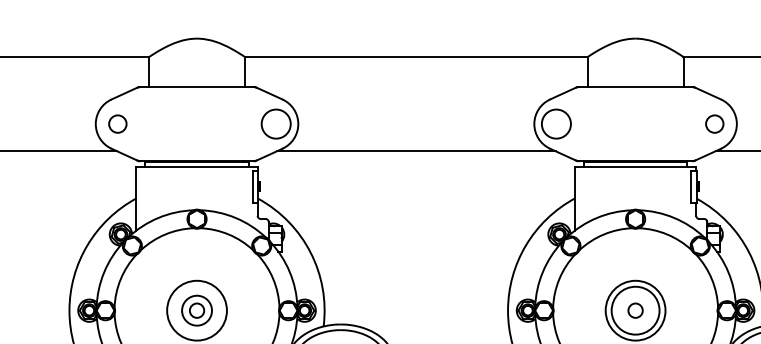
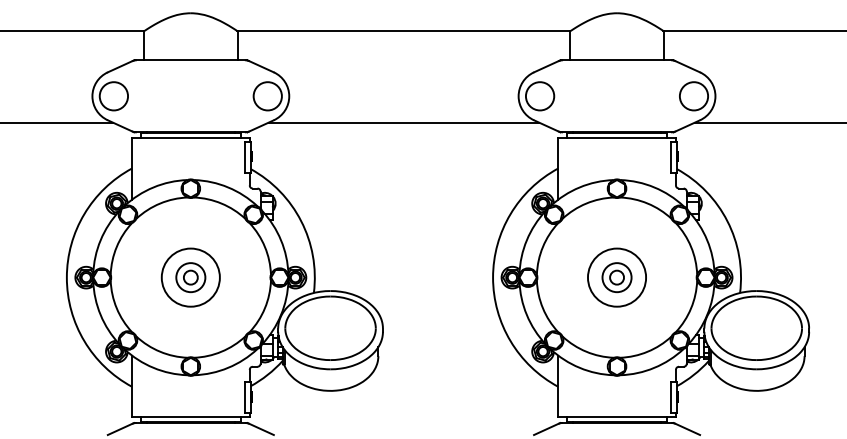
circle: (117, 124) -> (113, 96), size x1.67
circle: (714, 124) -> (693, 96), size x1.67
circle: (635, 310) -> (616, 277), size x0.62

